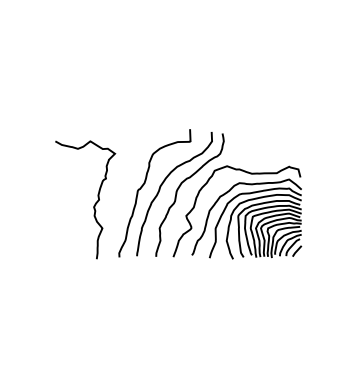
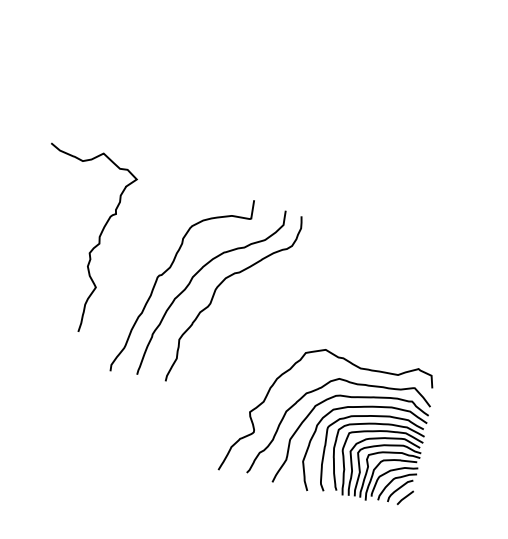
curve: (93, 205) -> (89, 250), moved
part: (237, 212) -> (327, 422), moved

